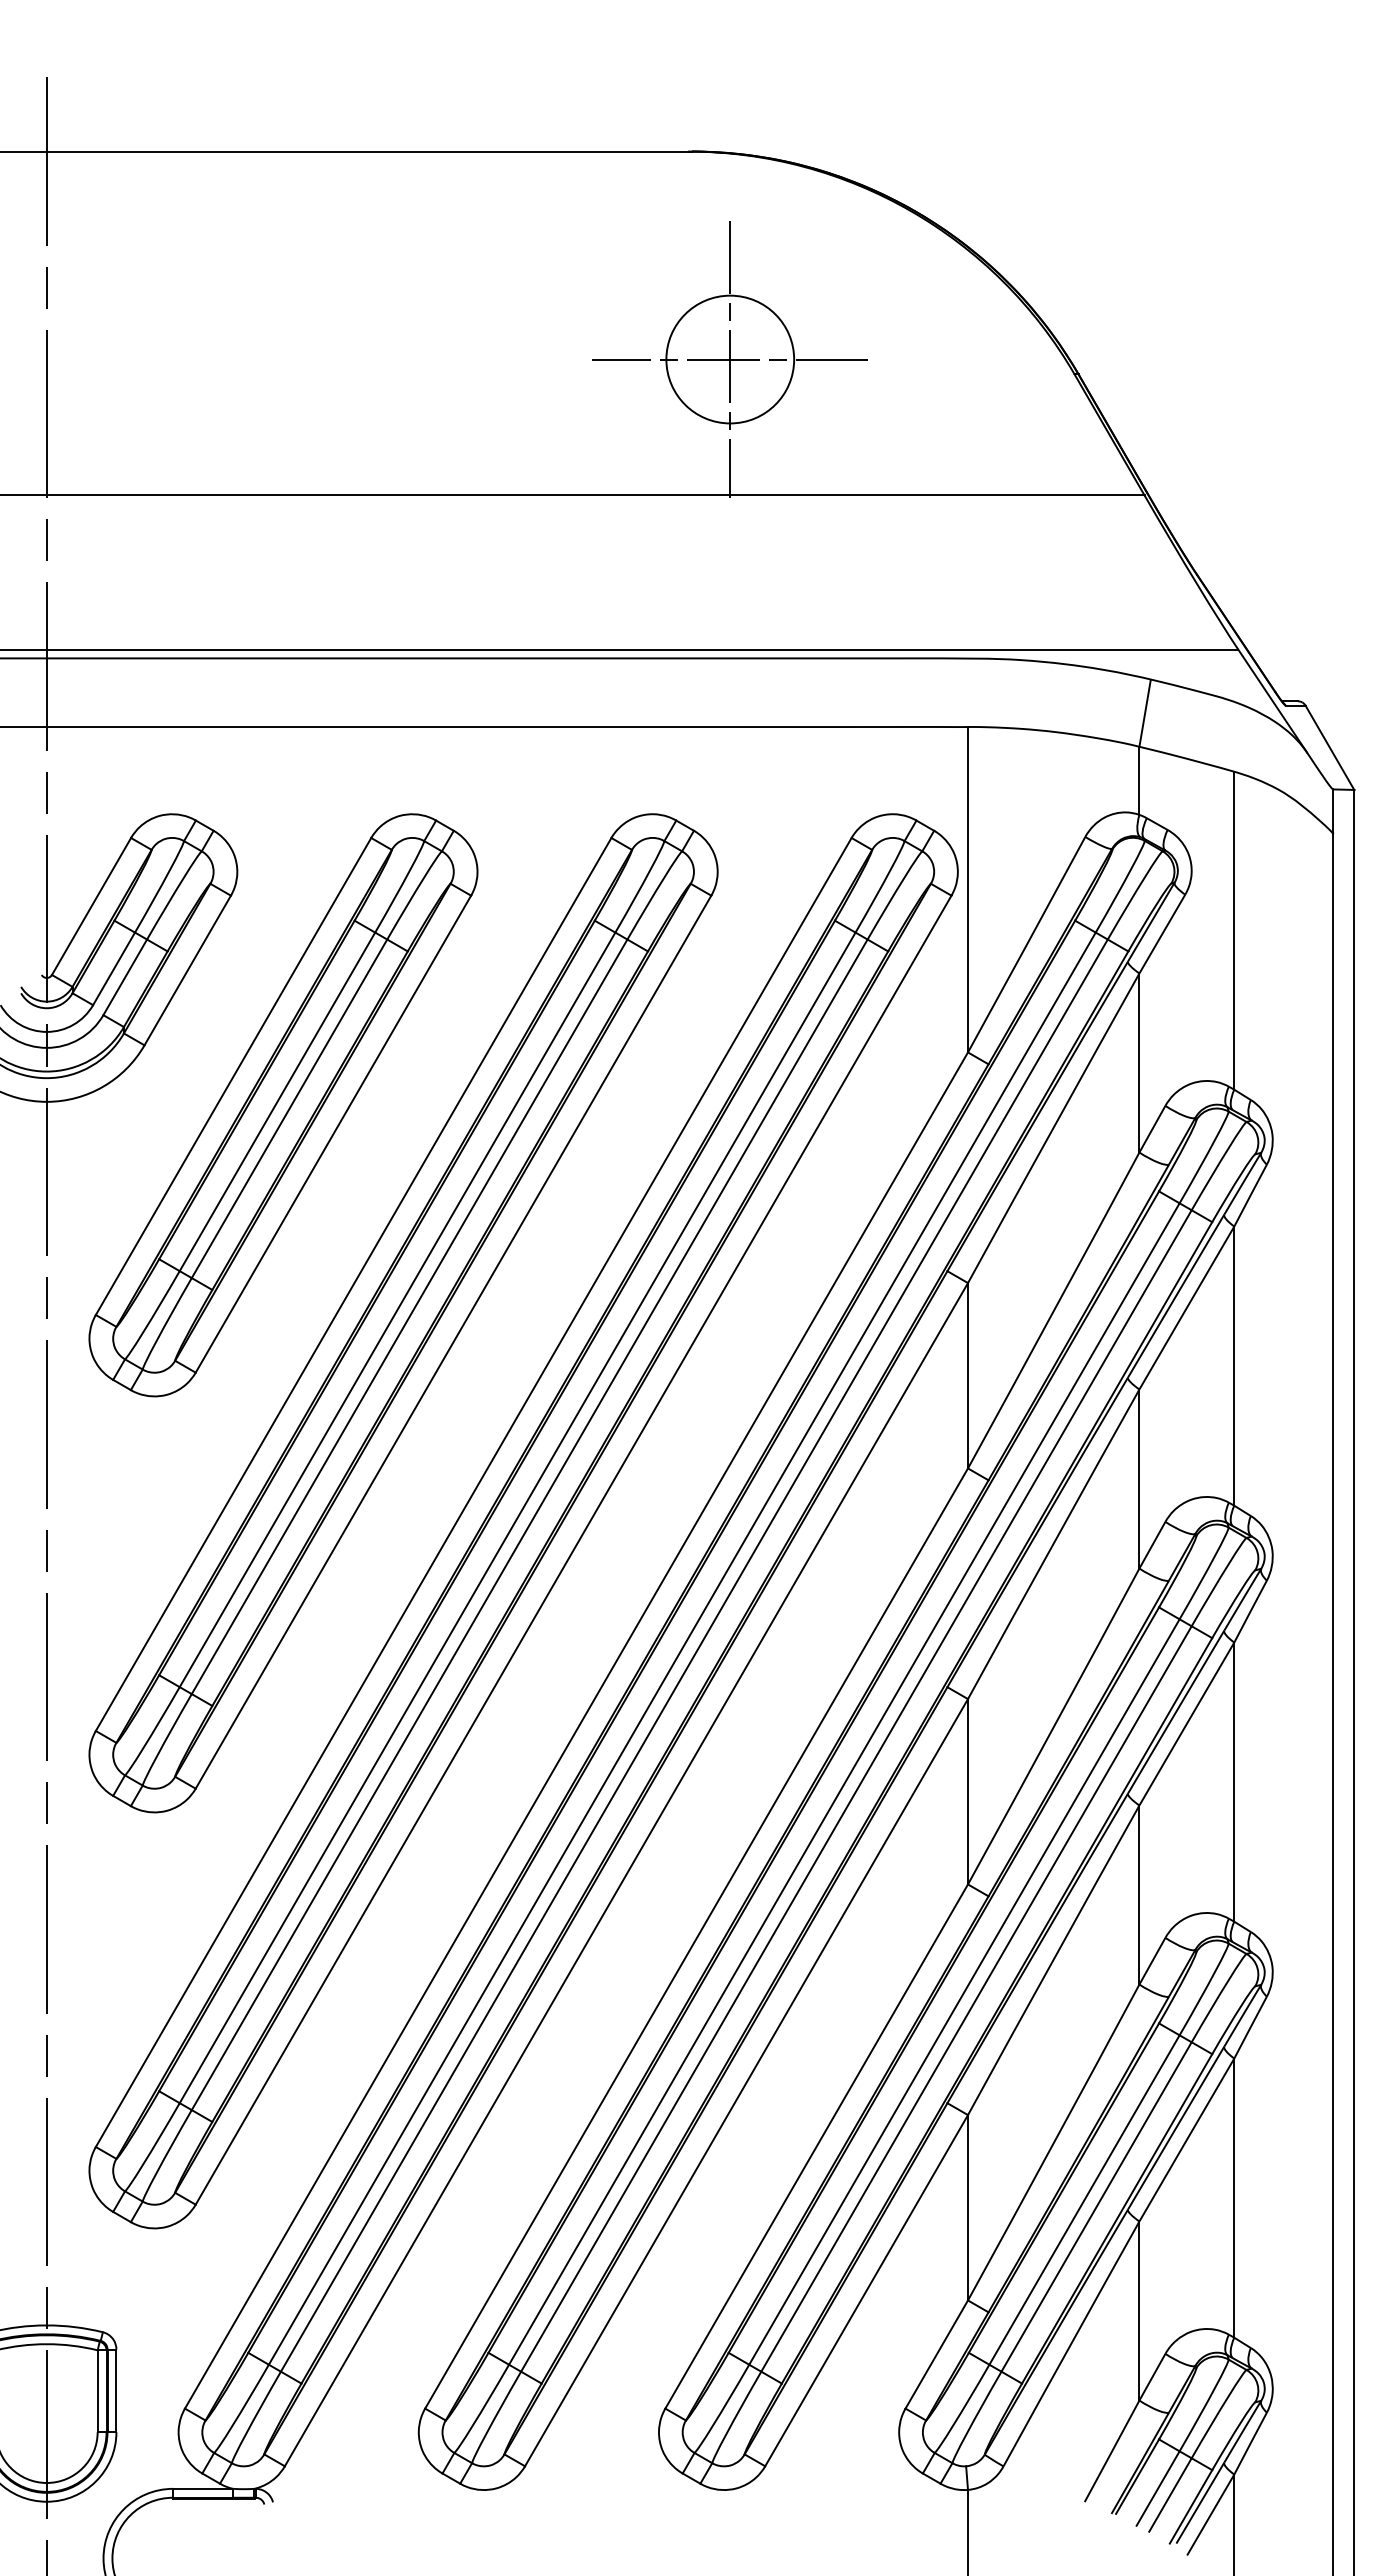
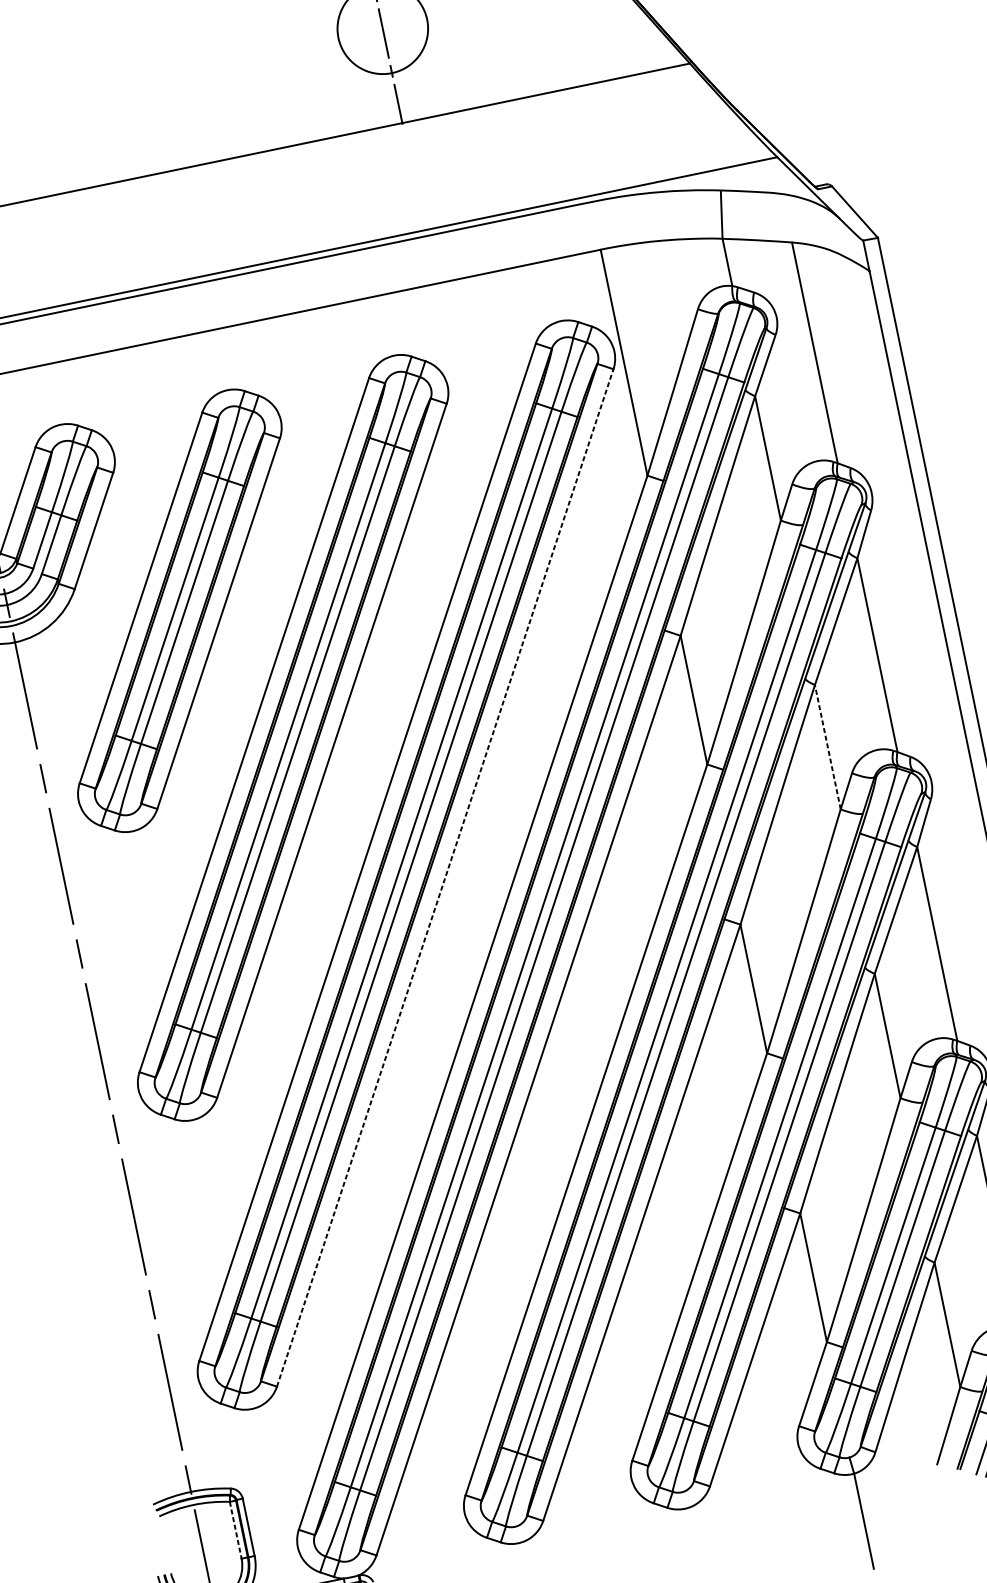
line: (730, 359) -> (382, 28), removed
line: (1139, 1479) -> (827, 747), solid -> dashed
line: (573, 1550) -> (445, 878), solid -> dashed
line: (97, 2391) -> (235, 1530), solid -> dashed

